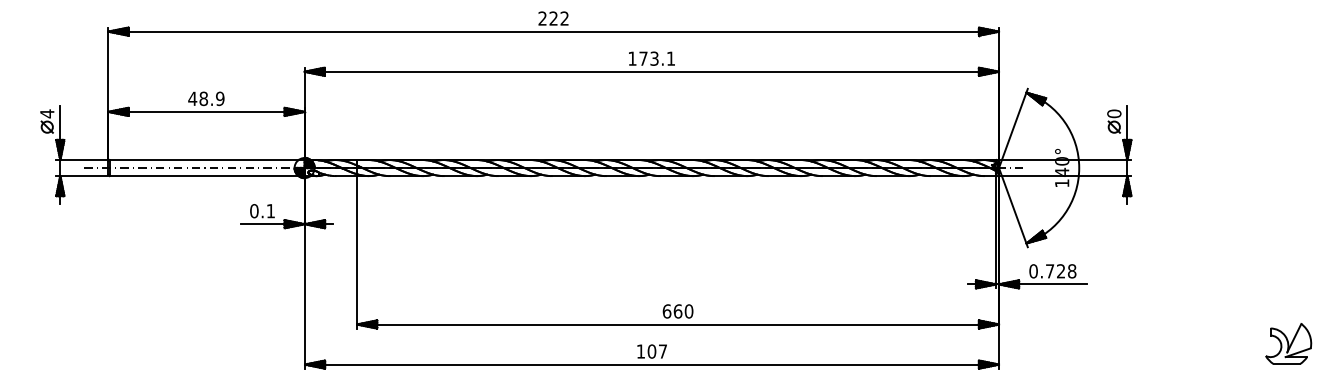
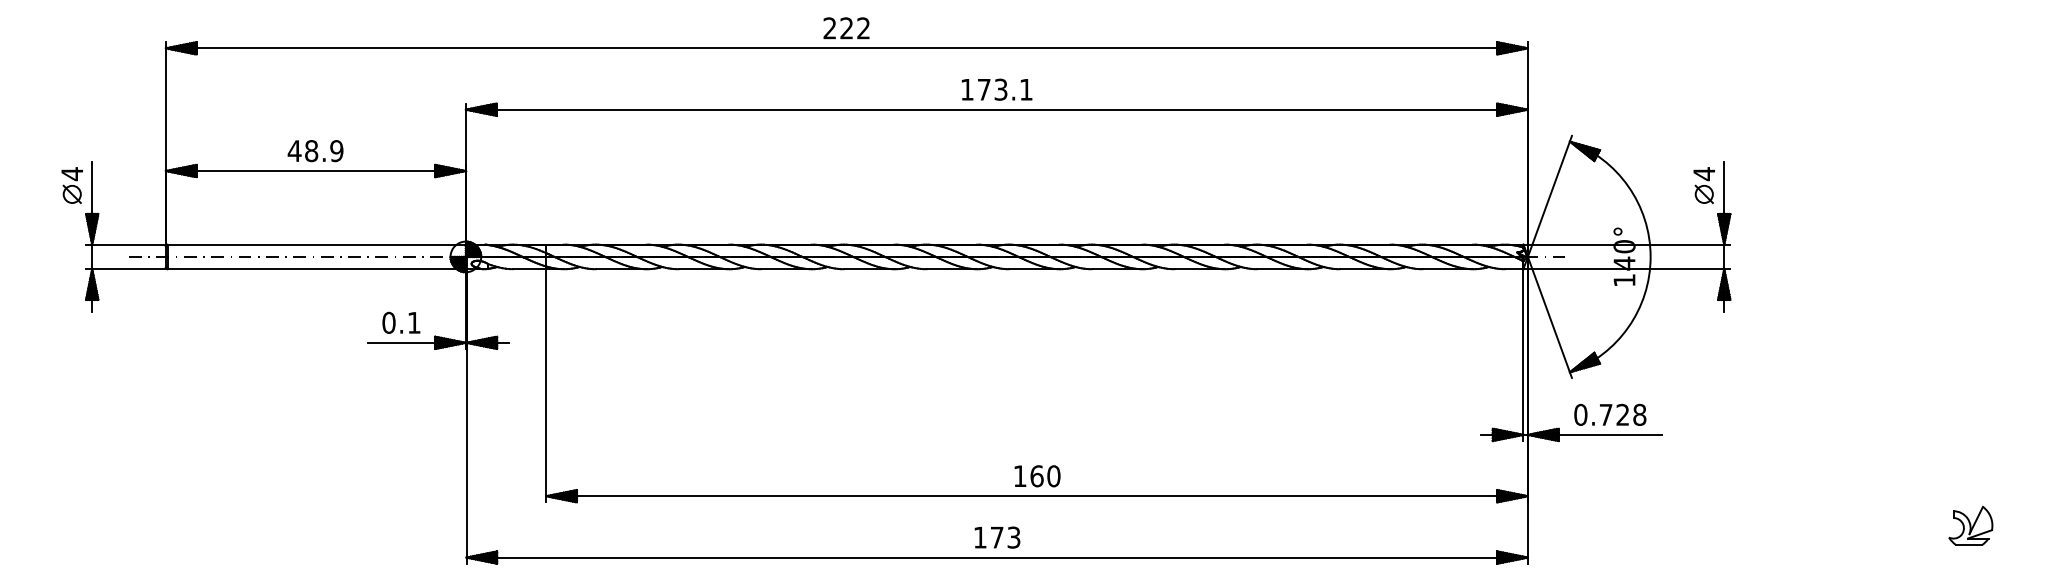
text: (1114, 113) -> (1704, 173), 0 -> 4
text: (666, 311) -> (1019, 476), 660 -> 160
part: (1288, 343) -> (1970, 525), size x0.62
text: (657, 351) -> (1005, 537), 107 -> 173

